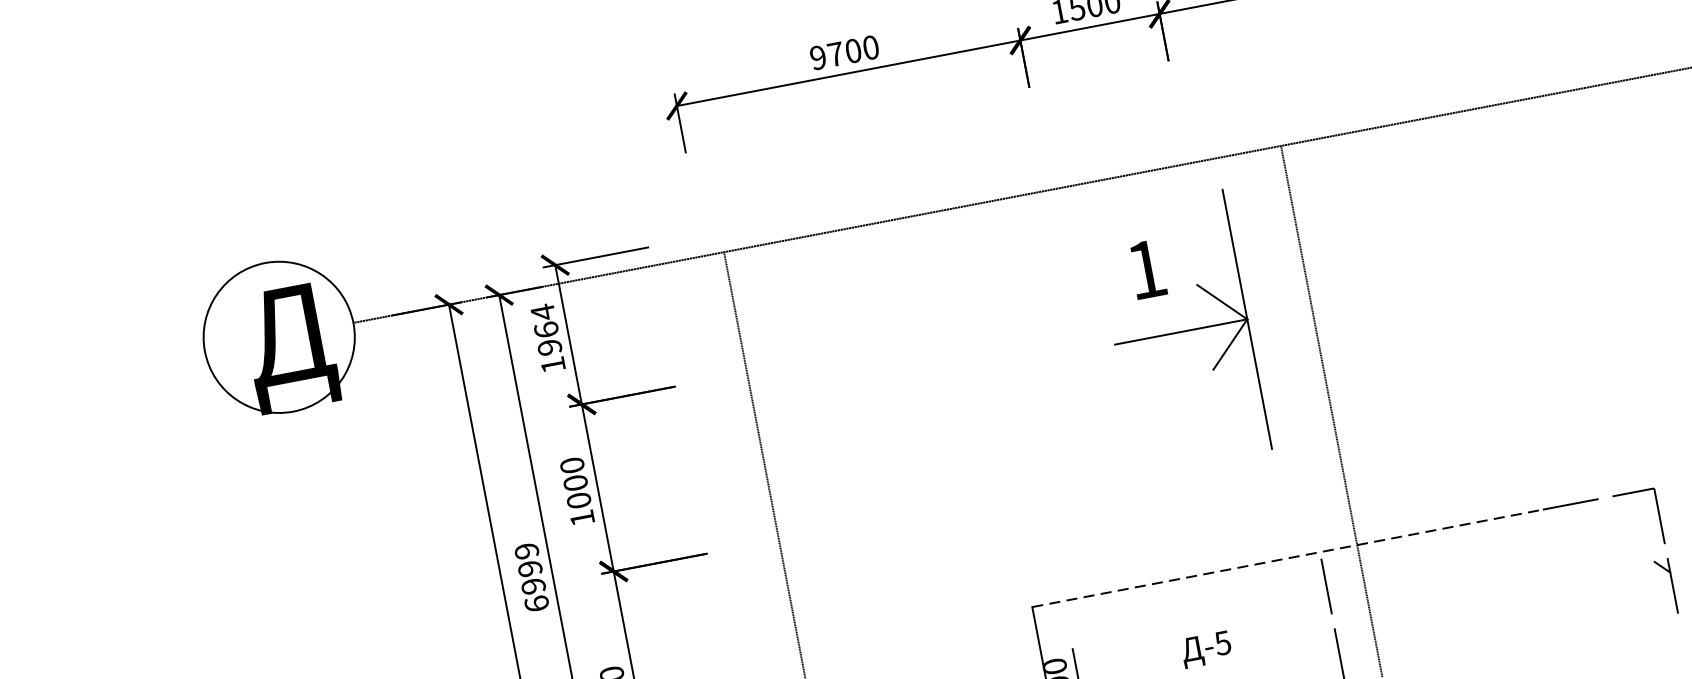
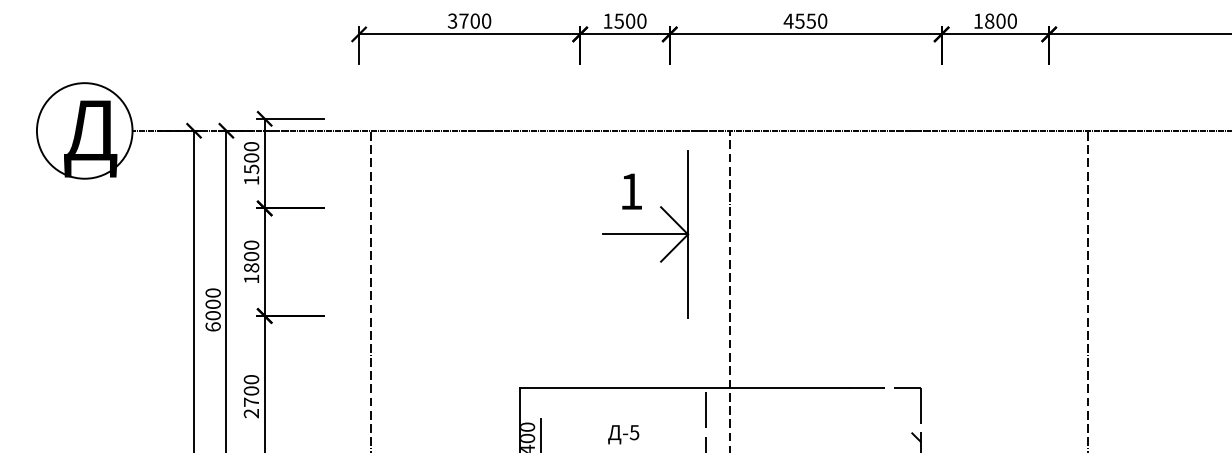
text: (817, 56) -> (452, 20), 9700 -> 3700
text: (546, 329) -> (251, 157), 1964 -> 1500
text: (578, 500) -> (251, 267), 1000 -> 1800
line: (1288, 557) -> (685, 387), dashed -> solid
text: (529, 569) -> (212, 304), 6999 -> 6000

